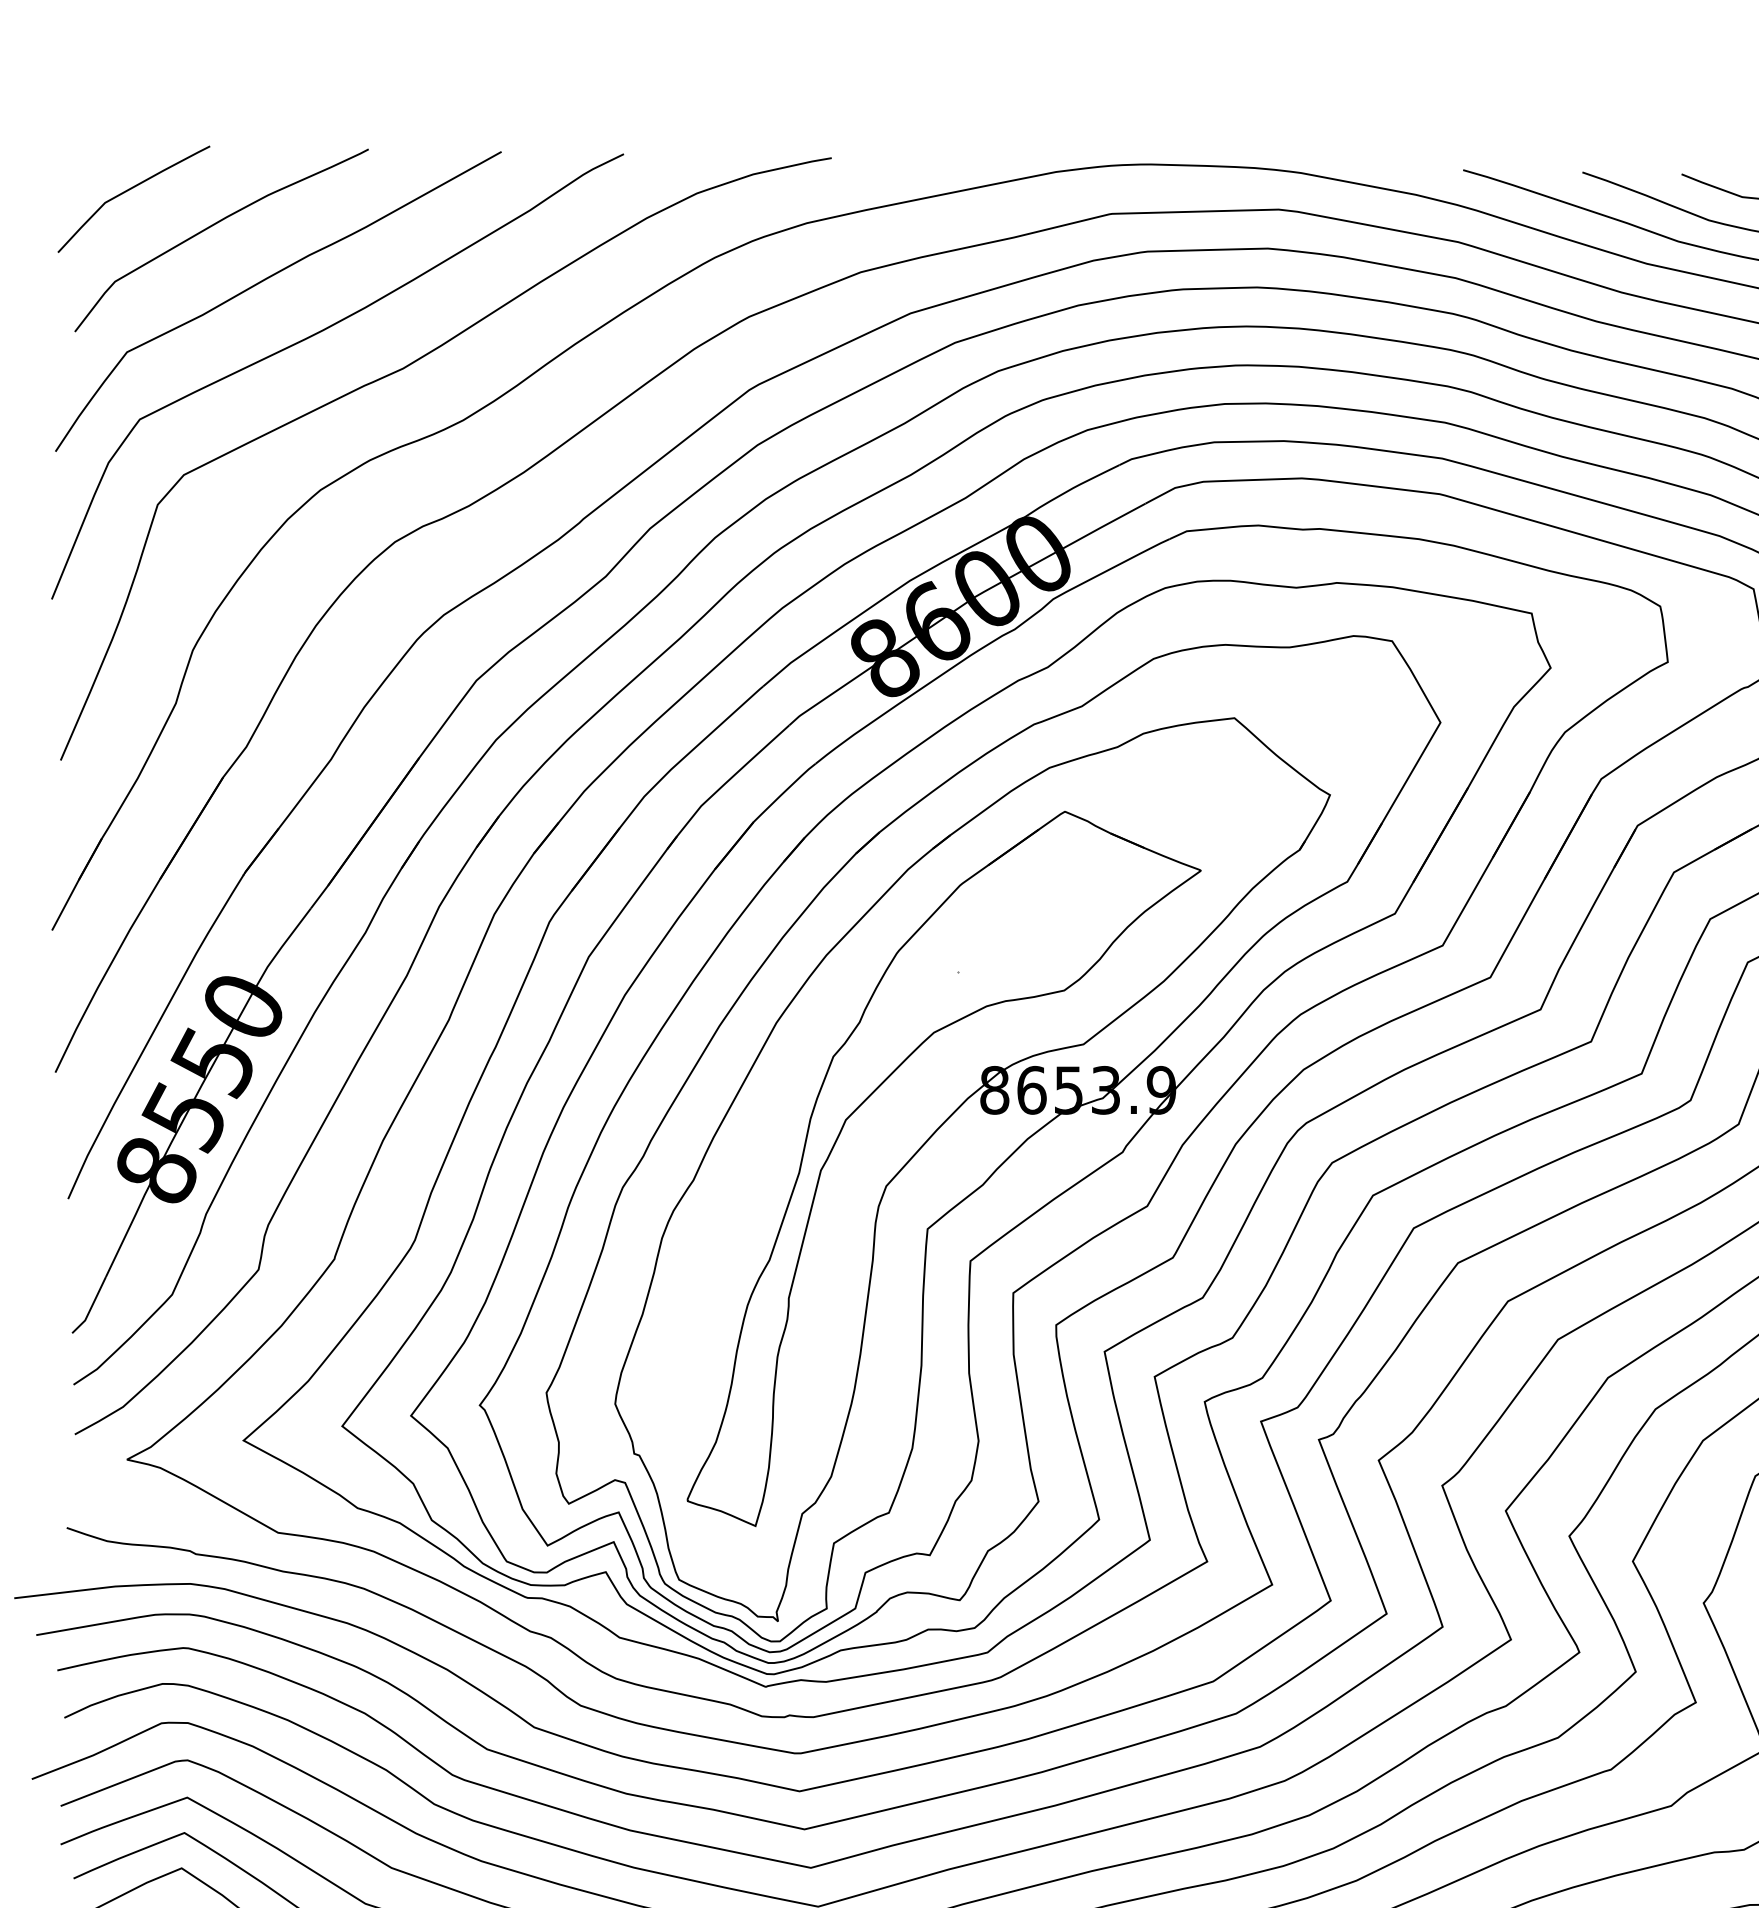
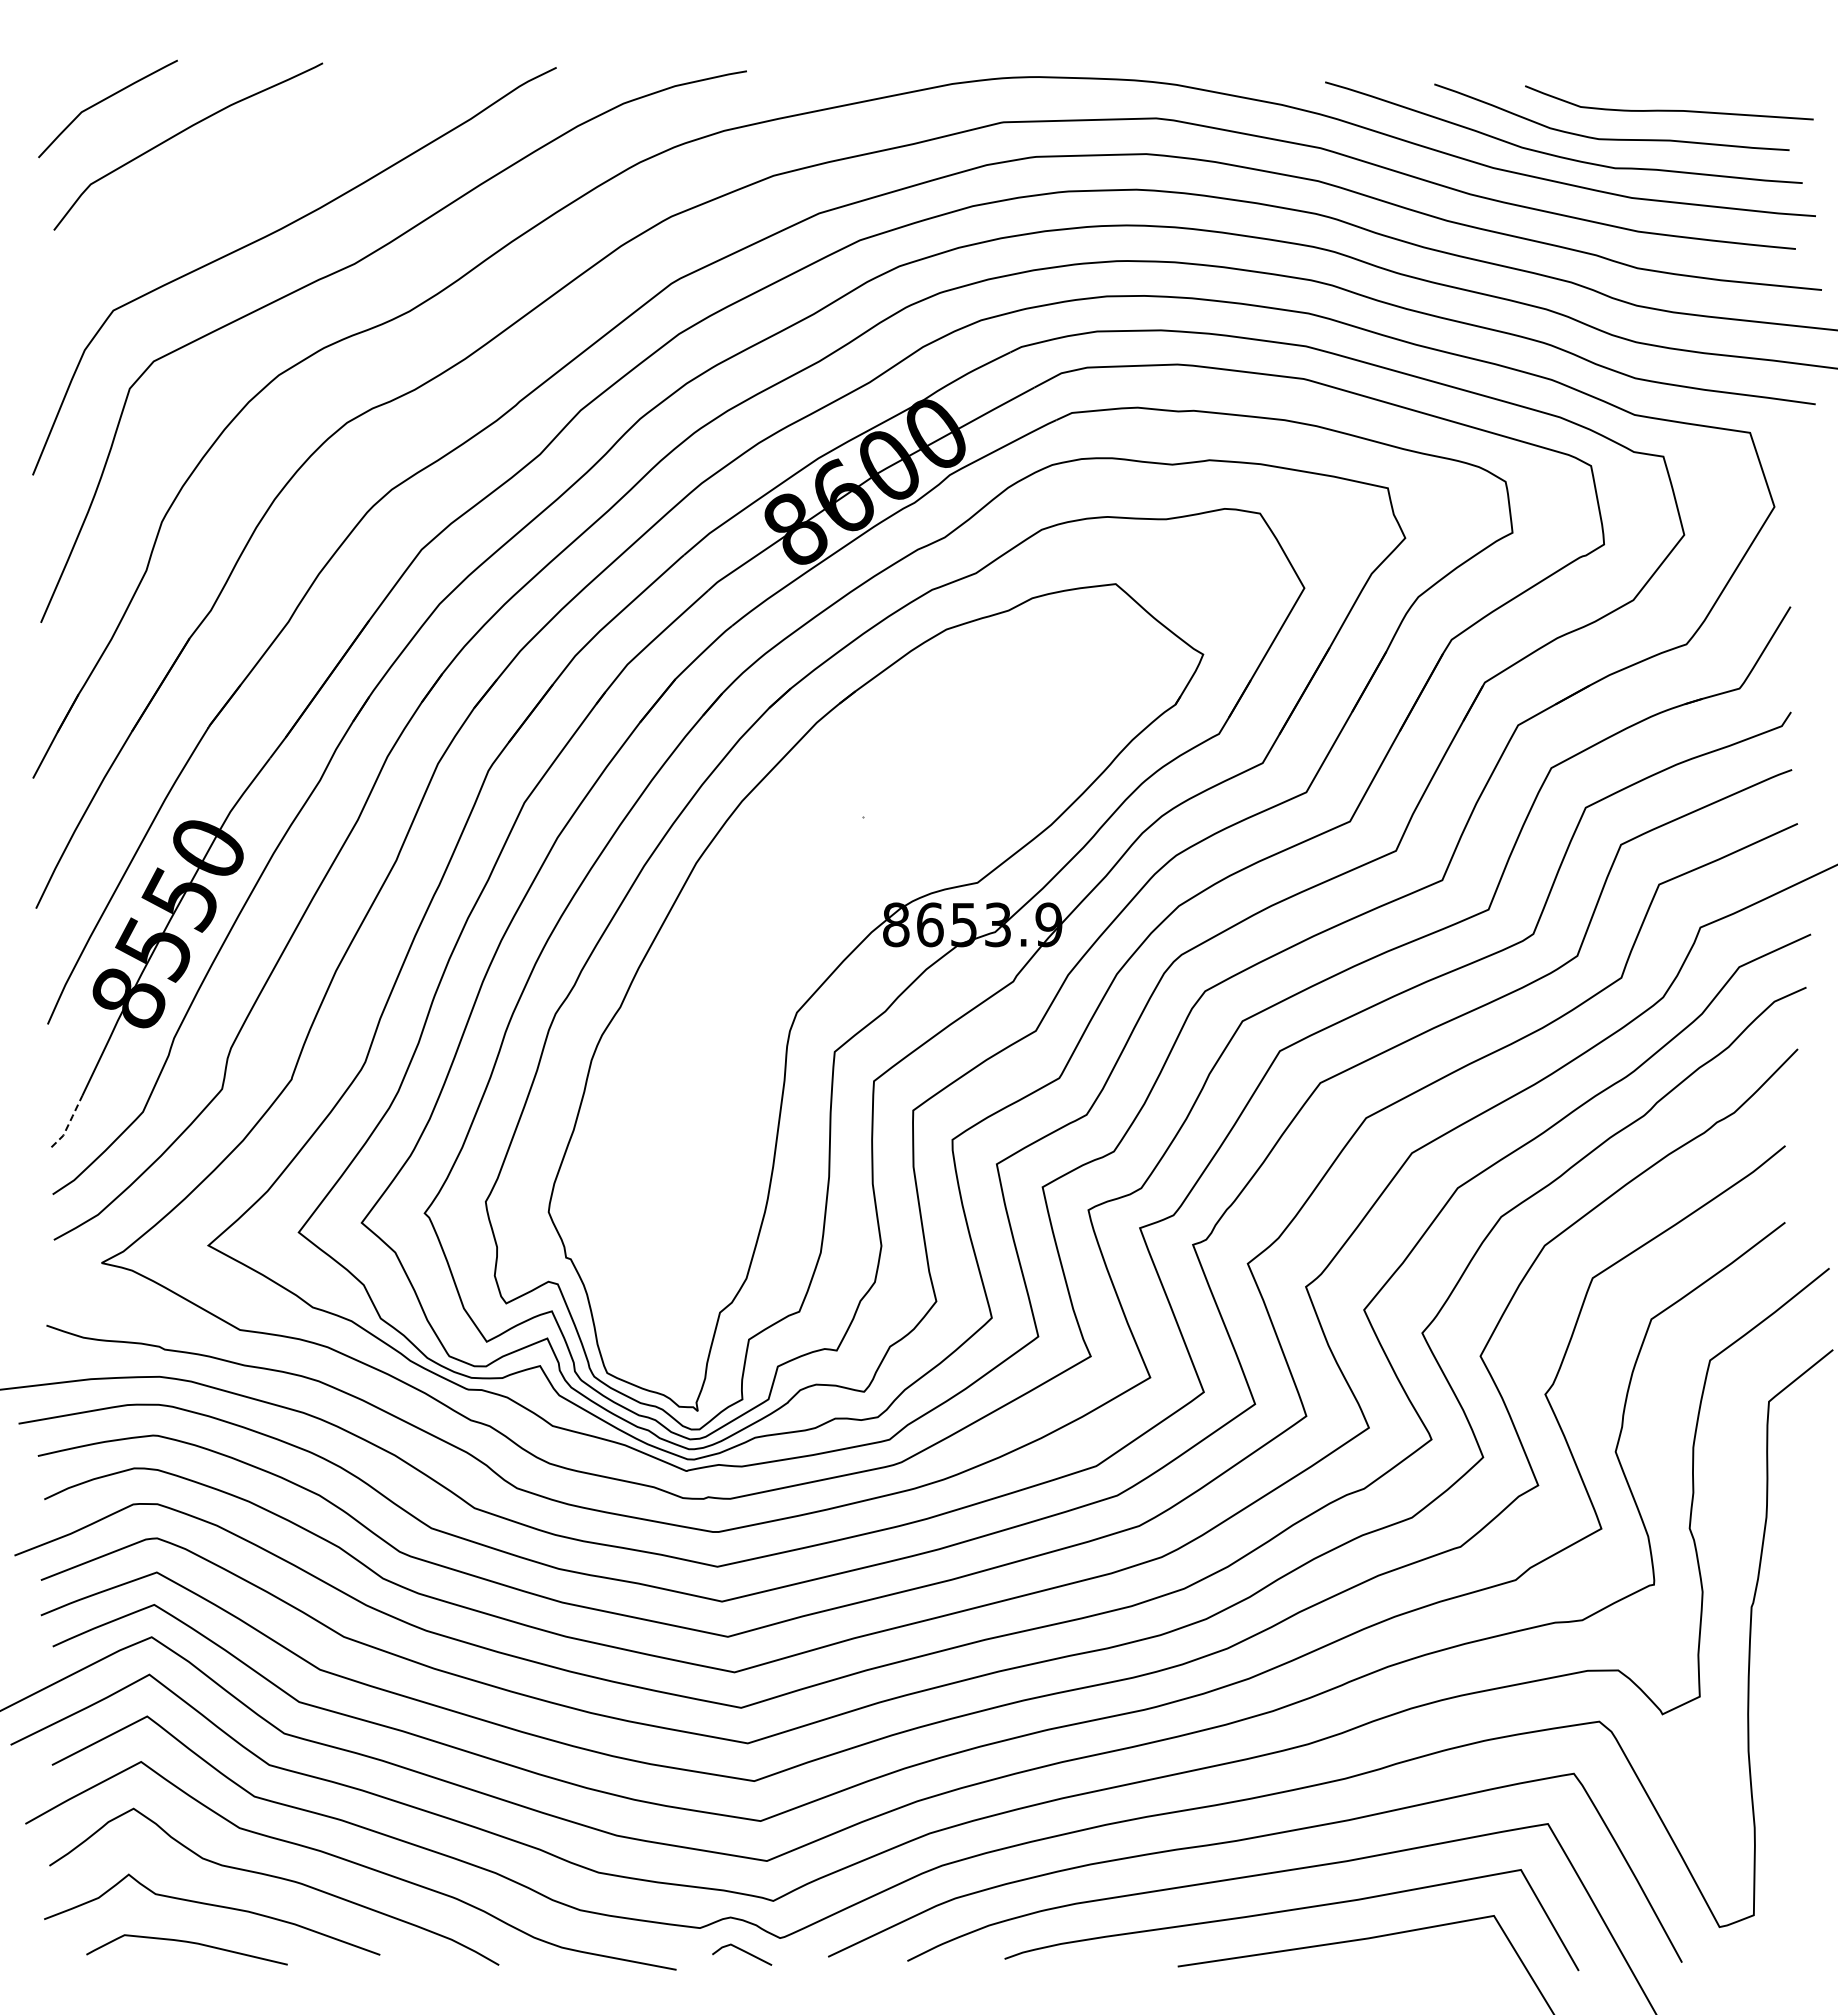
curve: (267, 279) -> (230, 182), removed
part: (871, 1095) -> (783, 929), removed
line: (91, 1307) -> (69, 1123), solid -> dashed

